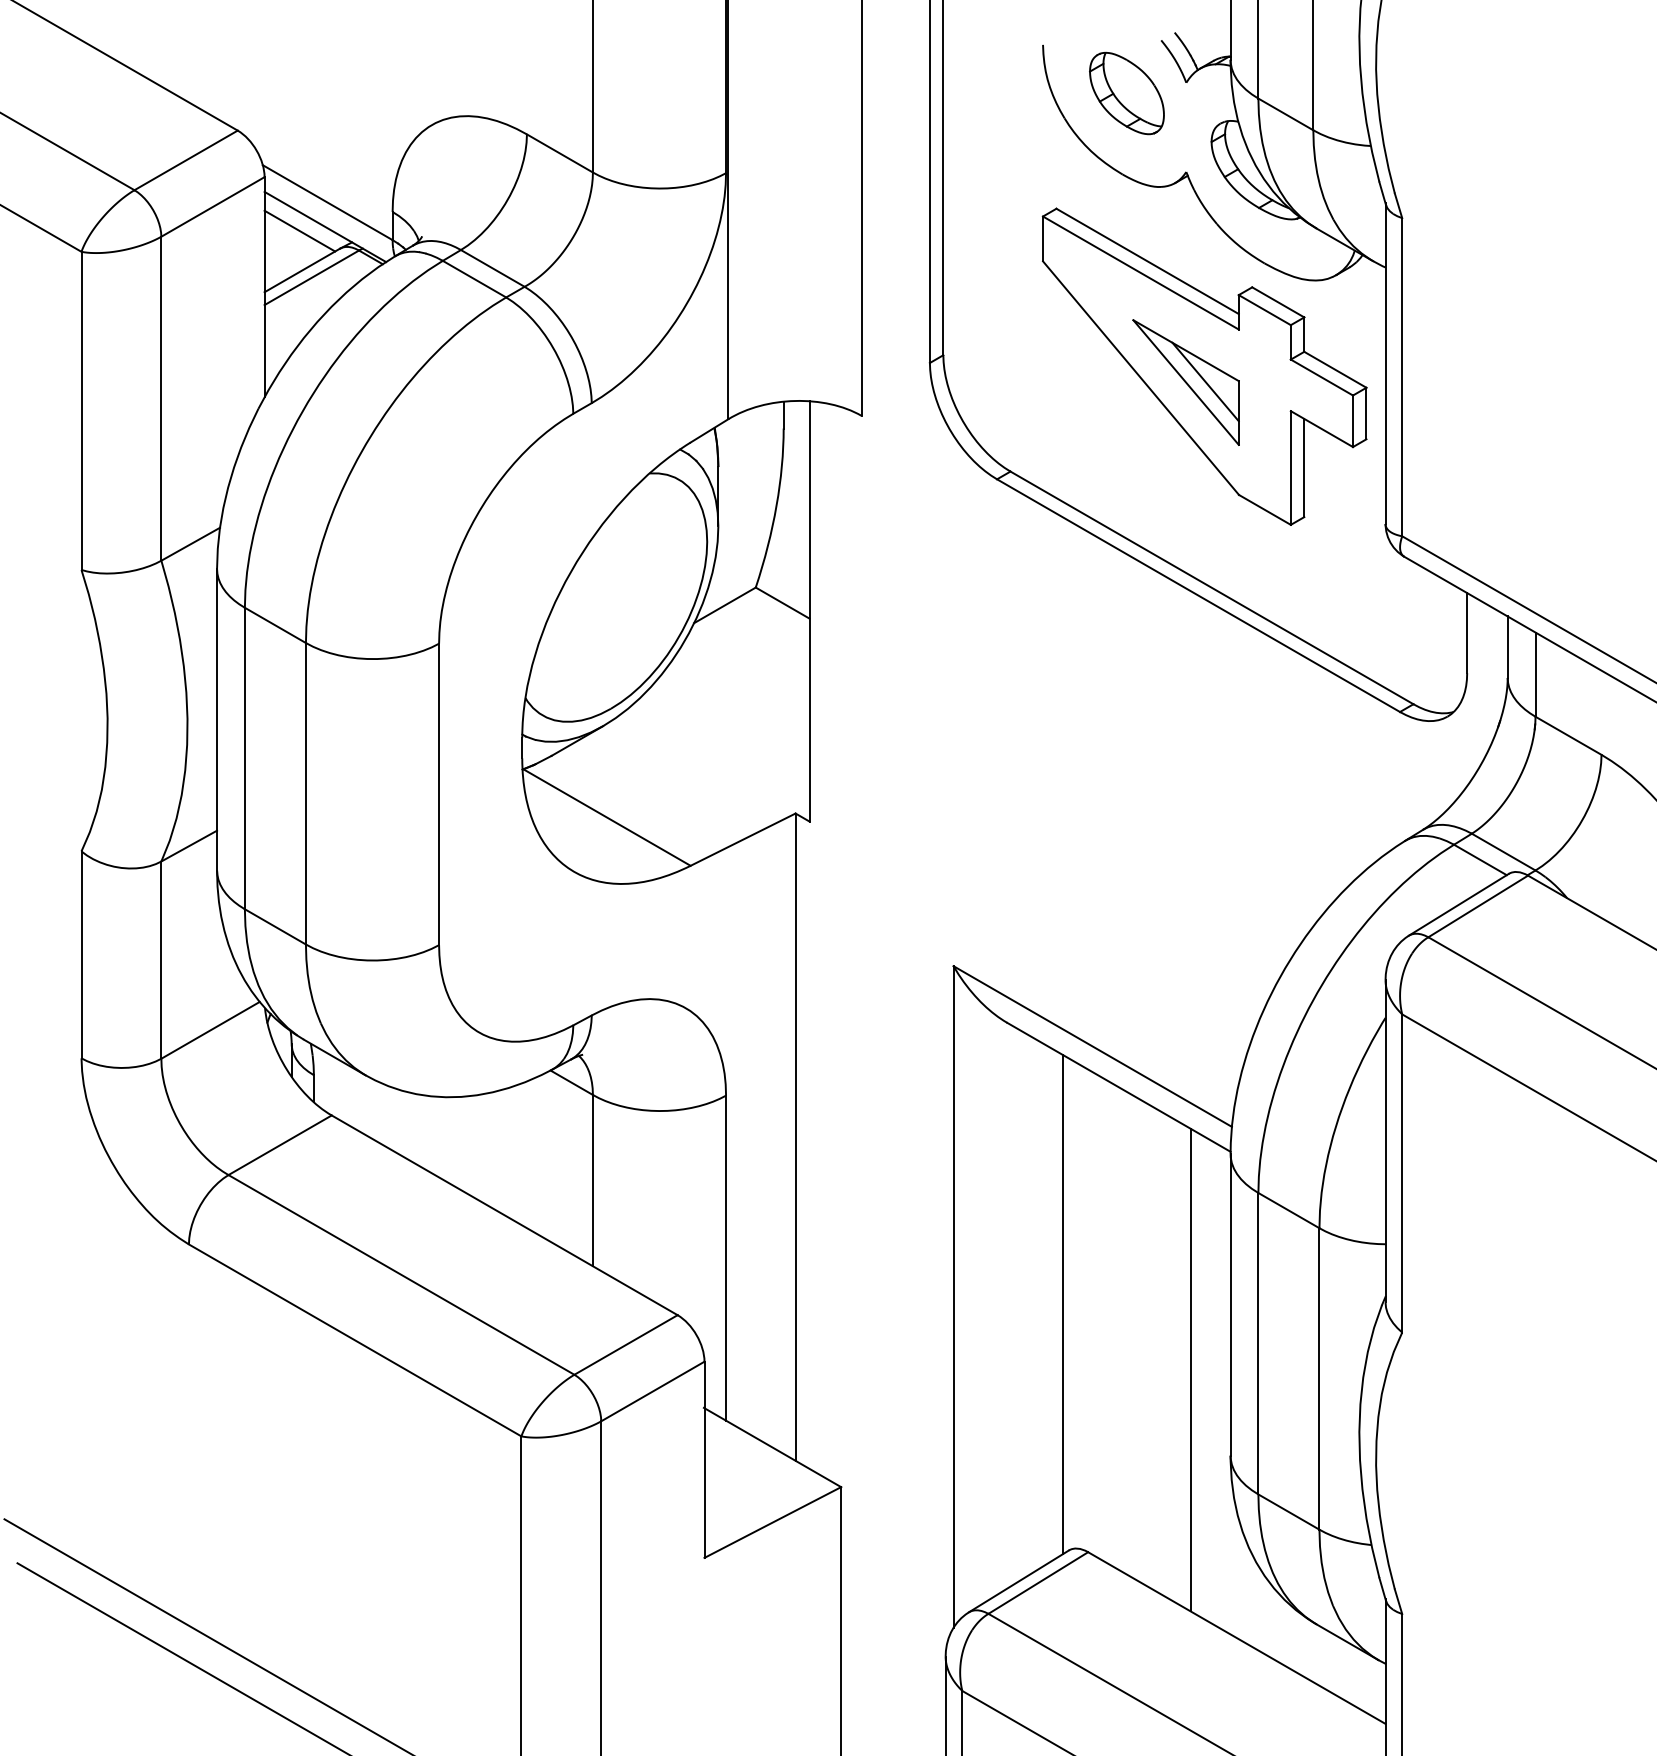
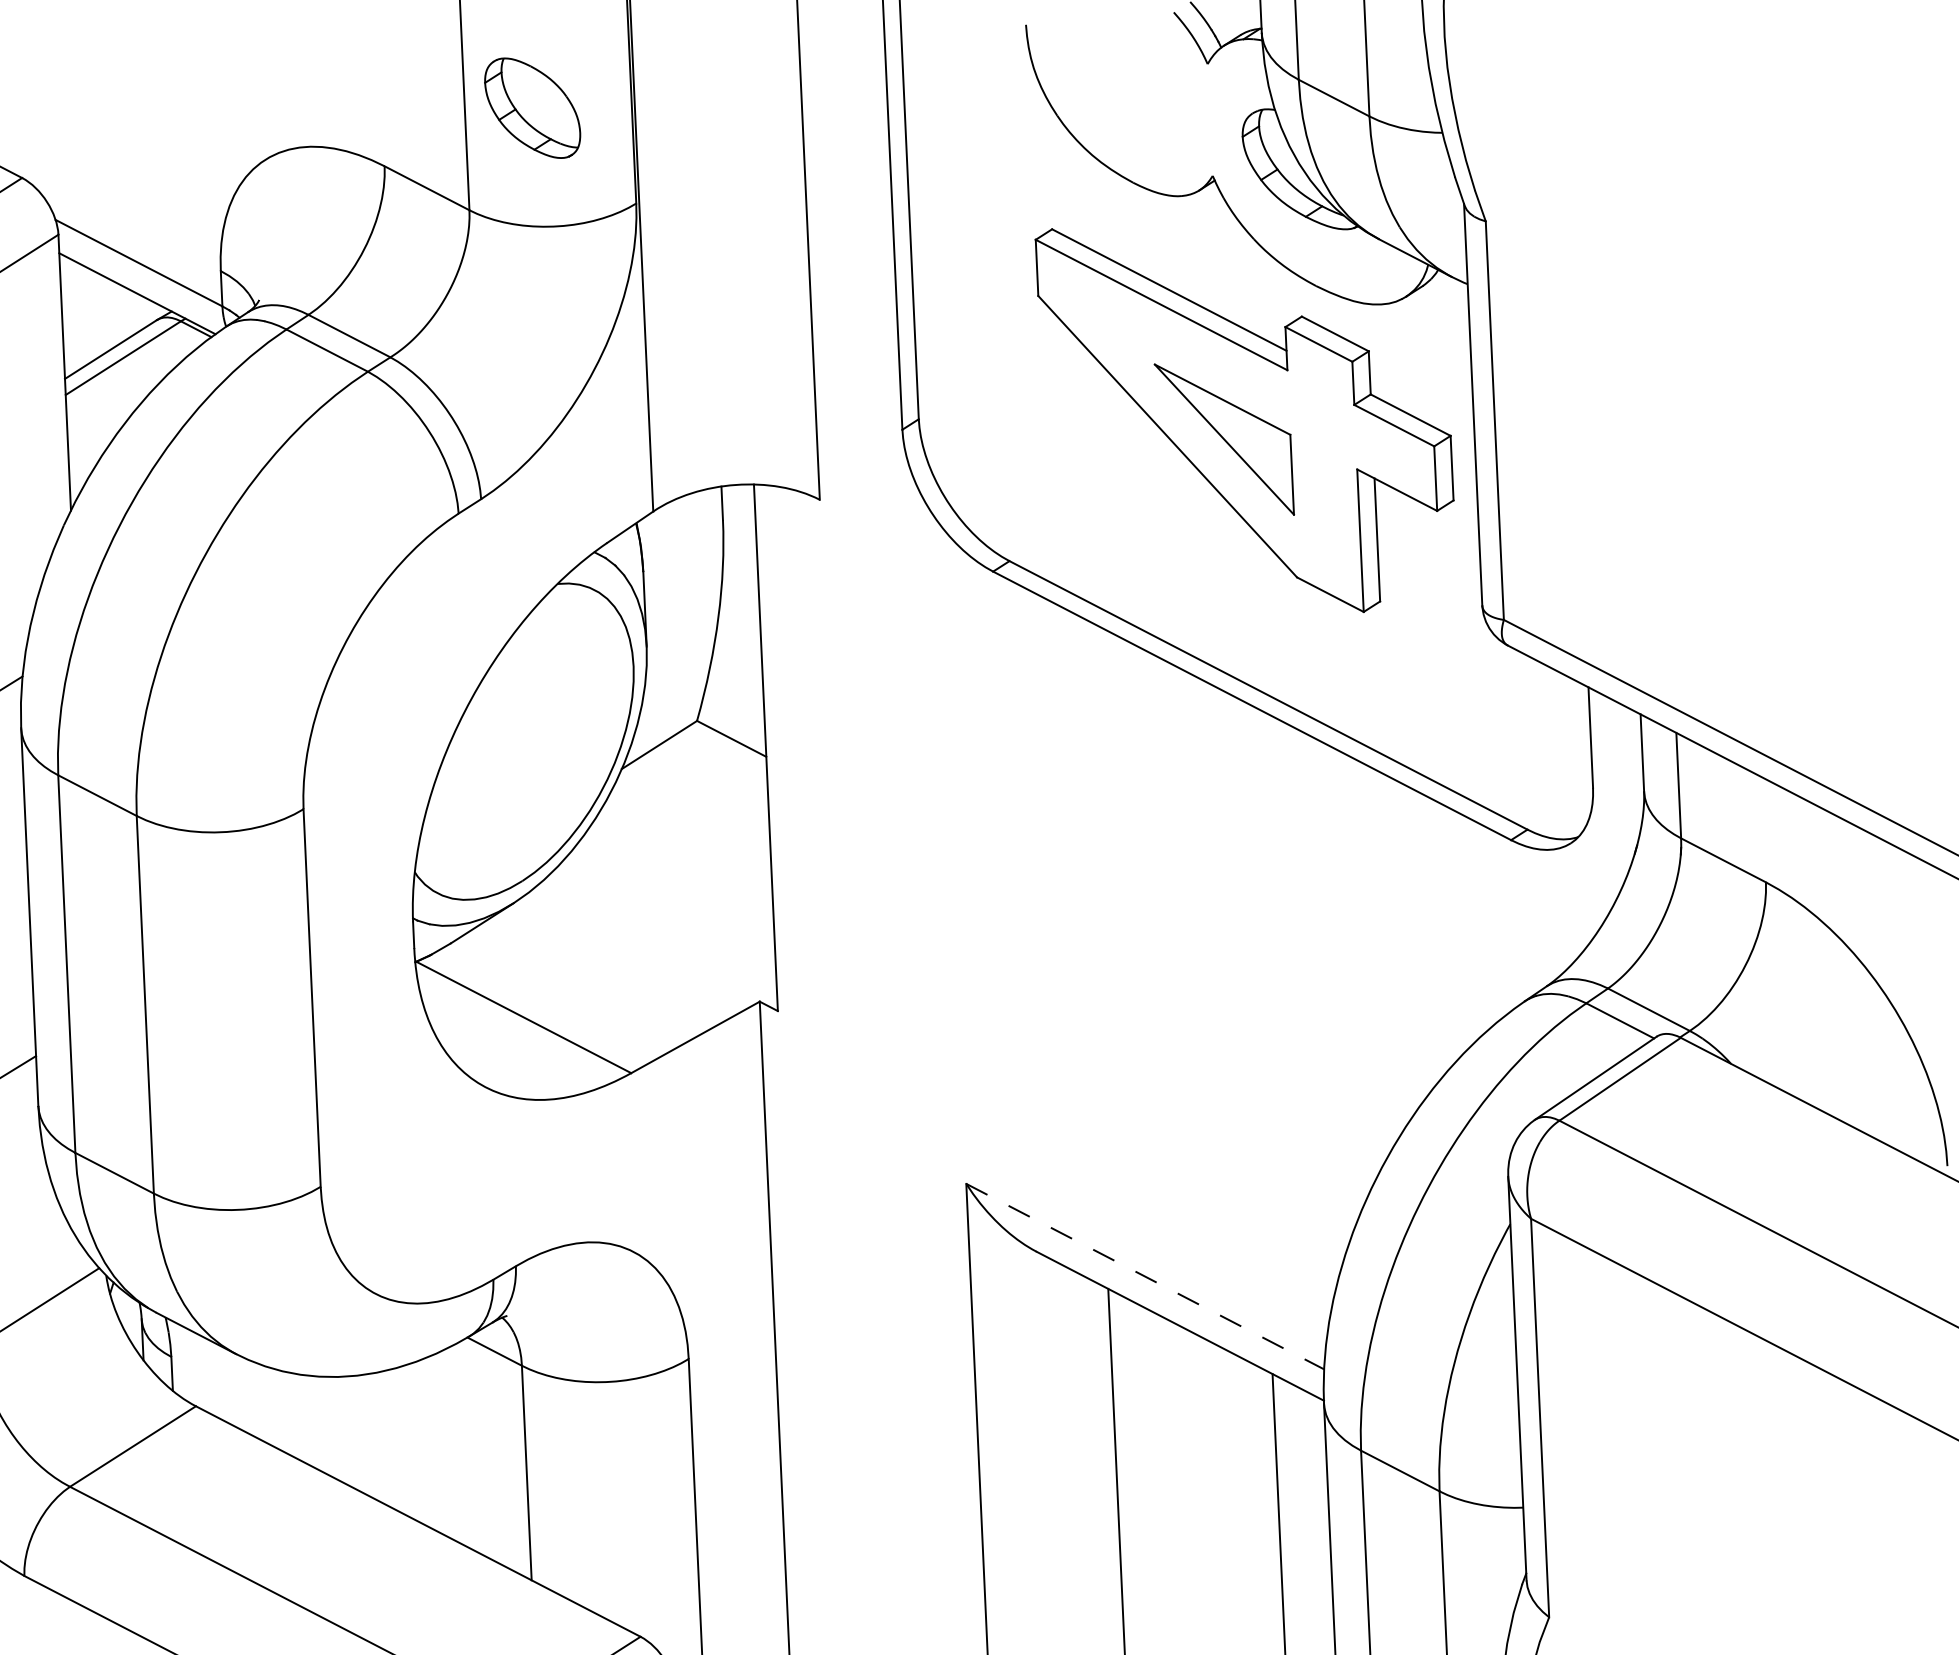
part: (1126, 93) -> (532, 108), moved
line: (299, 230) -> (105, 299), removed
line: (1205, 381) -> (1248, 437), removed
line: (1092, 1046) -> (1144, 1276), solid -> dashed

